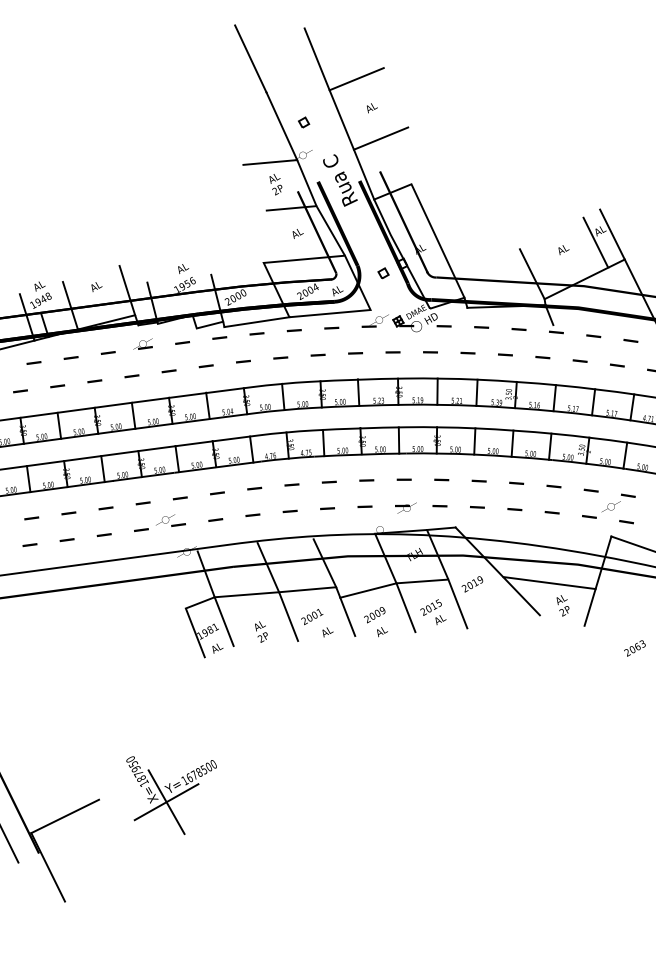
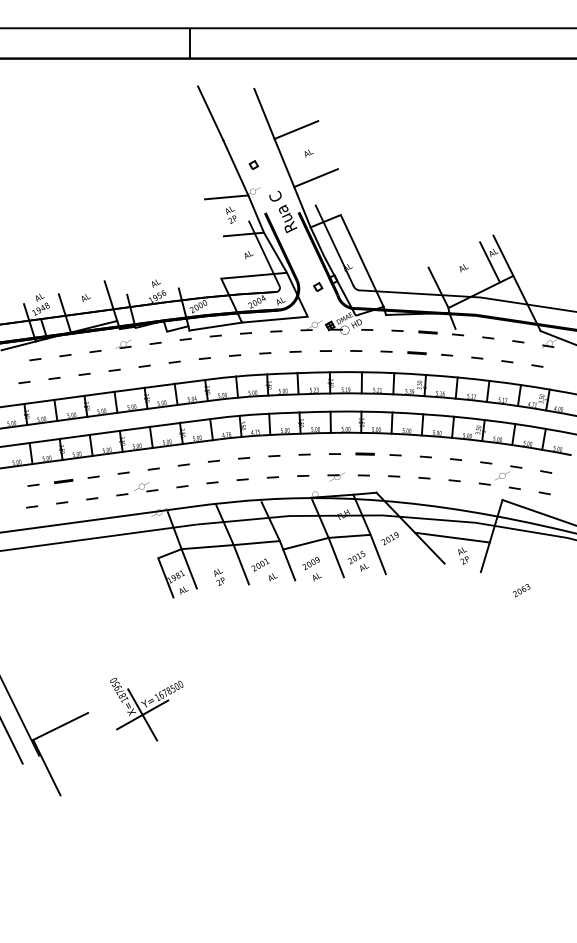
part: (518, 329) -> (427, 332), size x1.6
part: (505, 354) -> (416, 352), size x1.6
part: (442, 480) -> (365, 454), size x1.6
part: (68, 512) -> (63, 480), size x1.6

